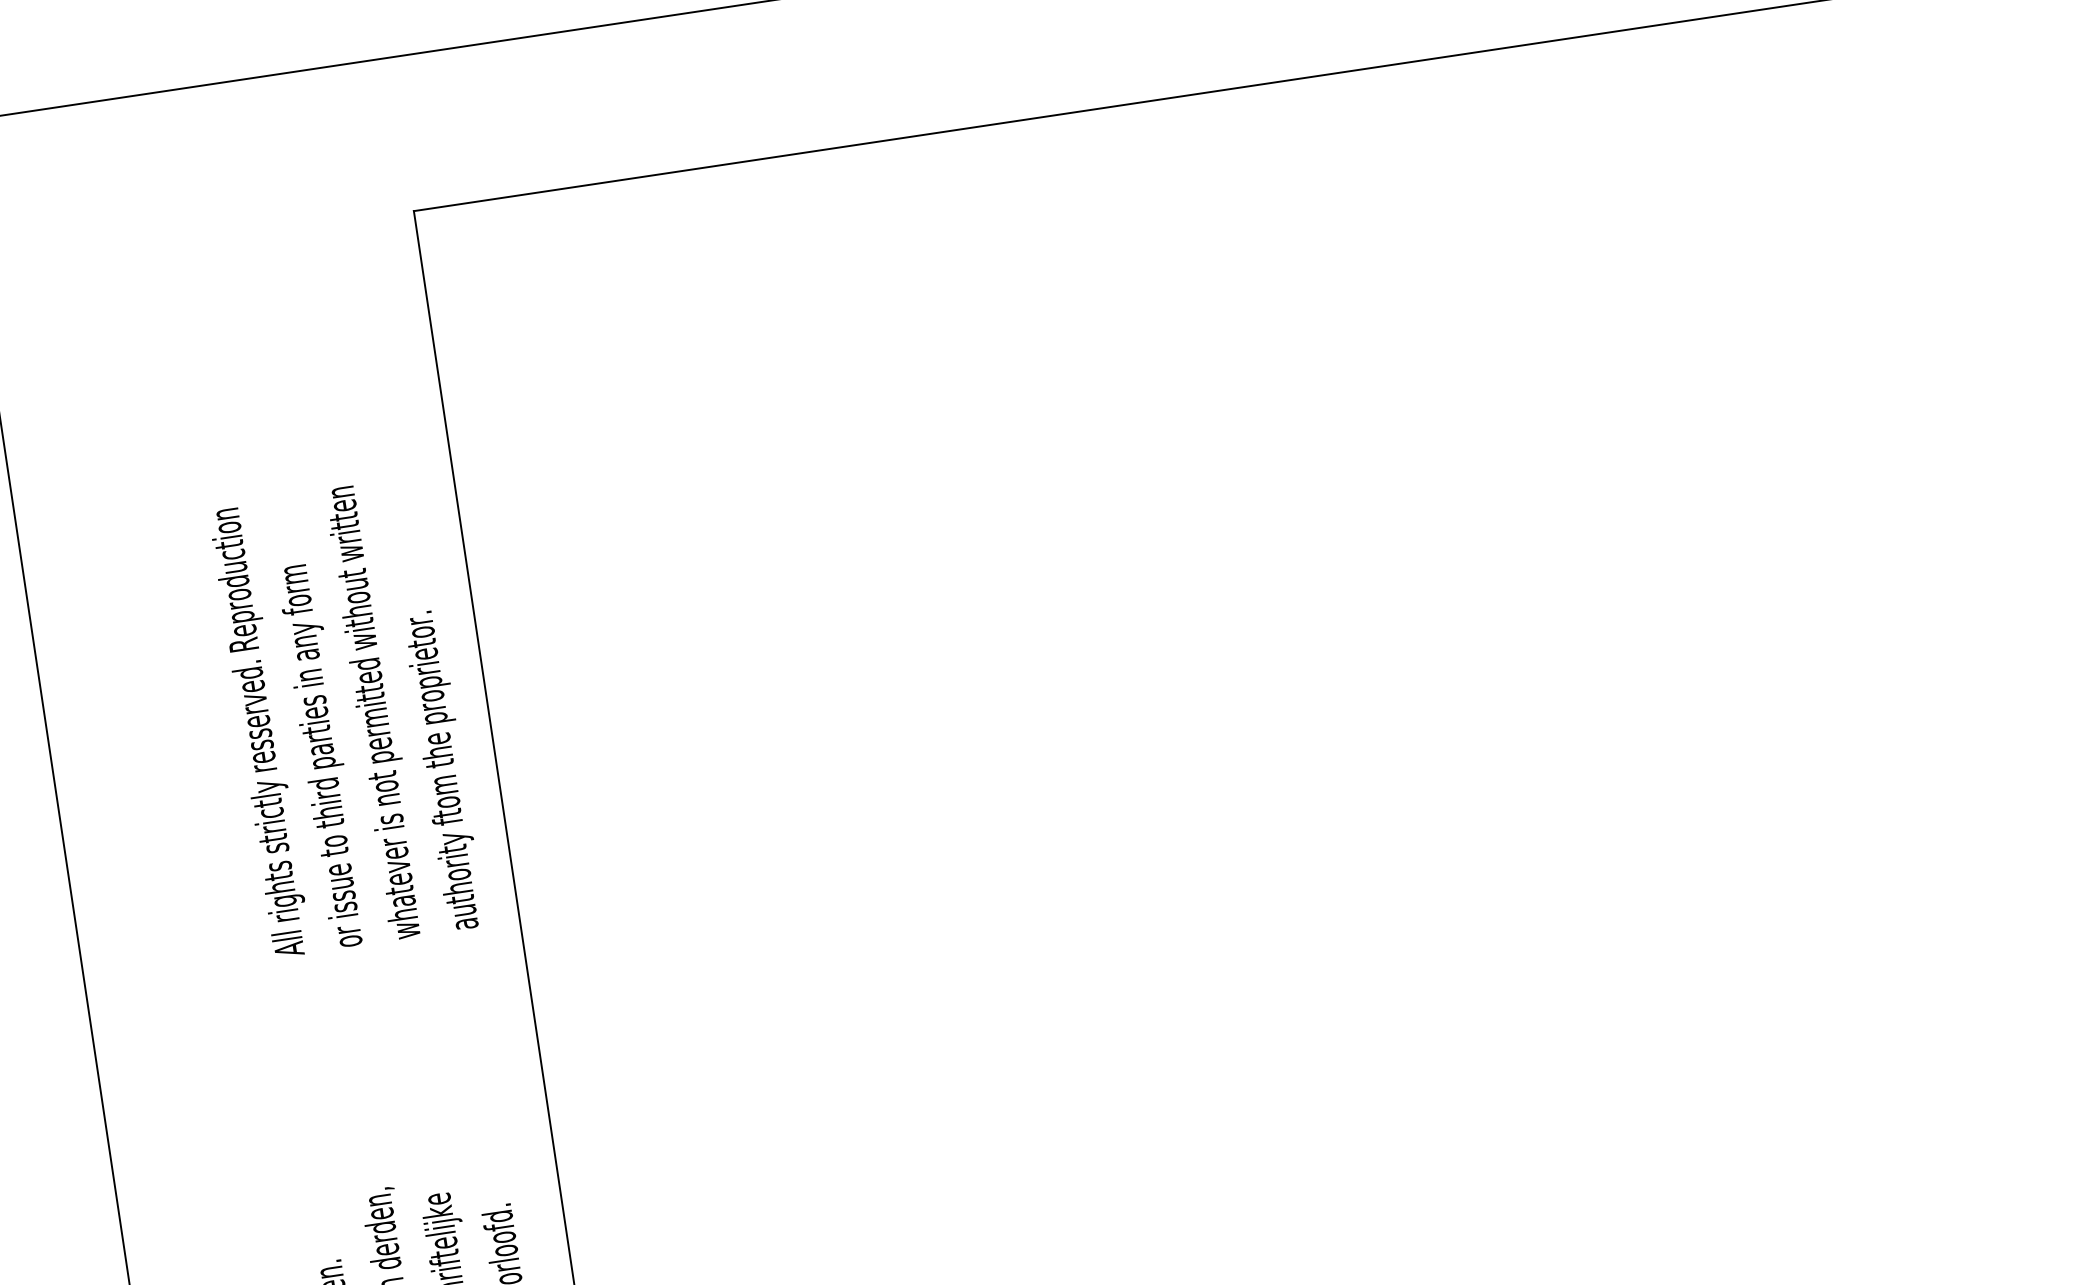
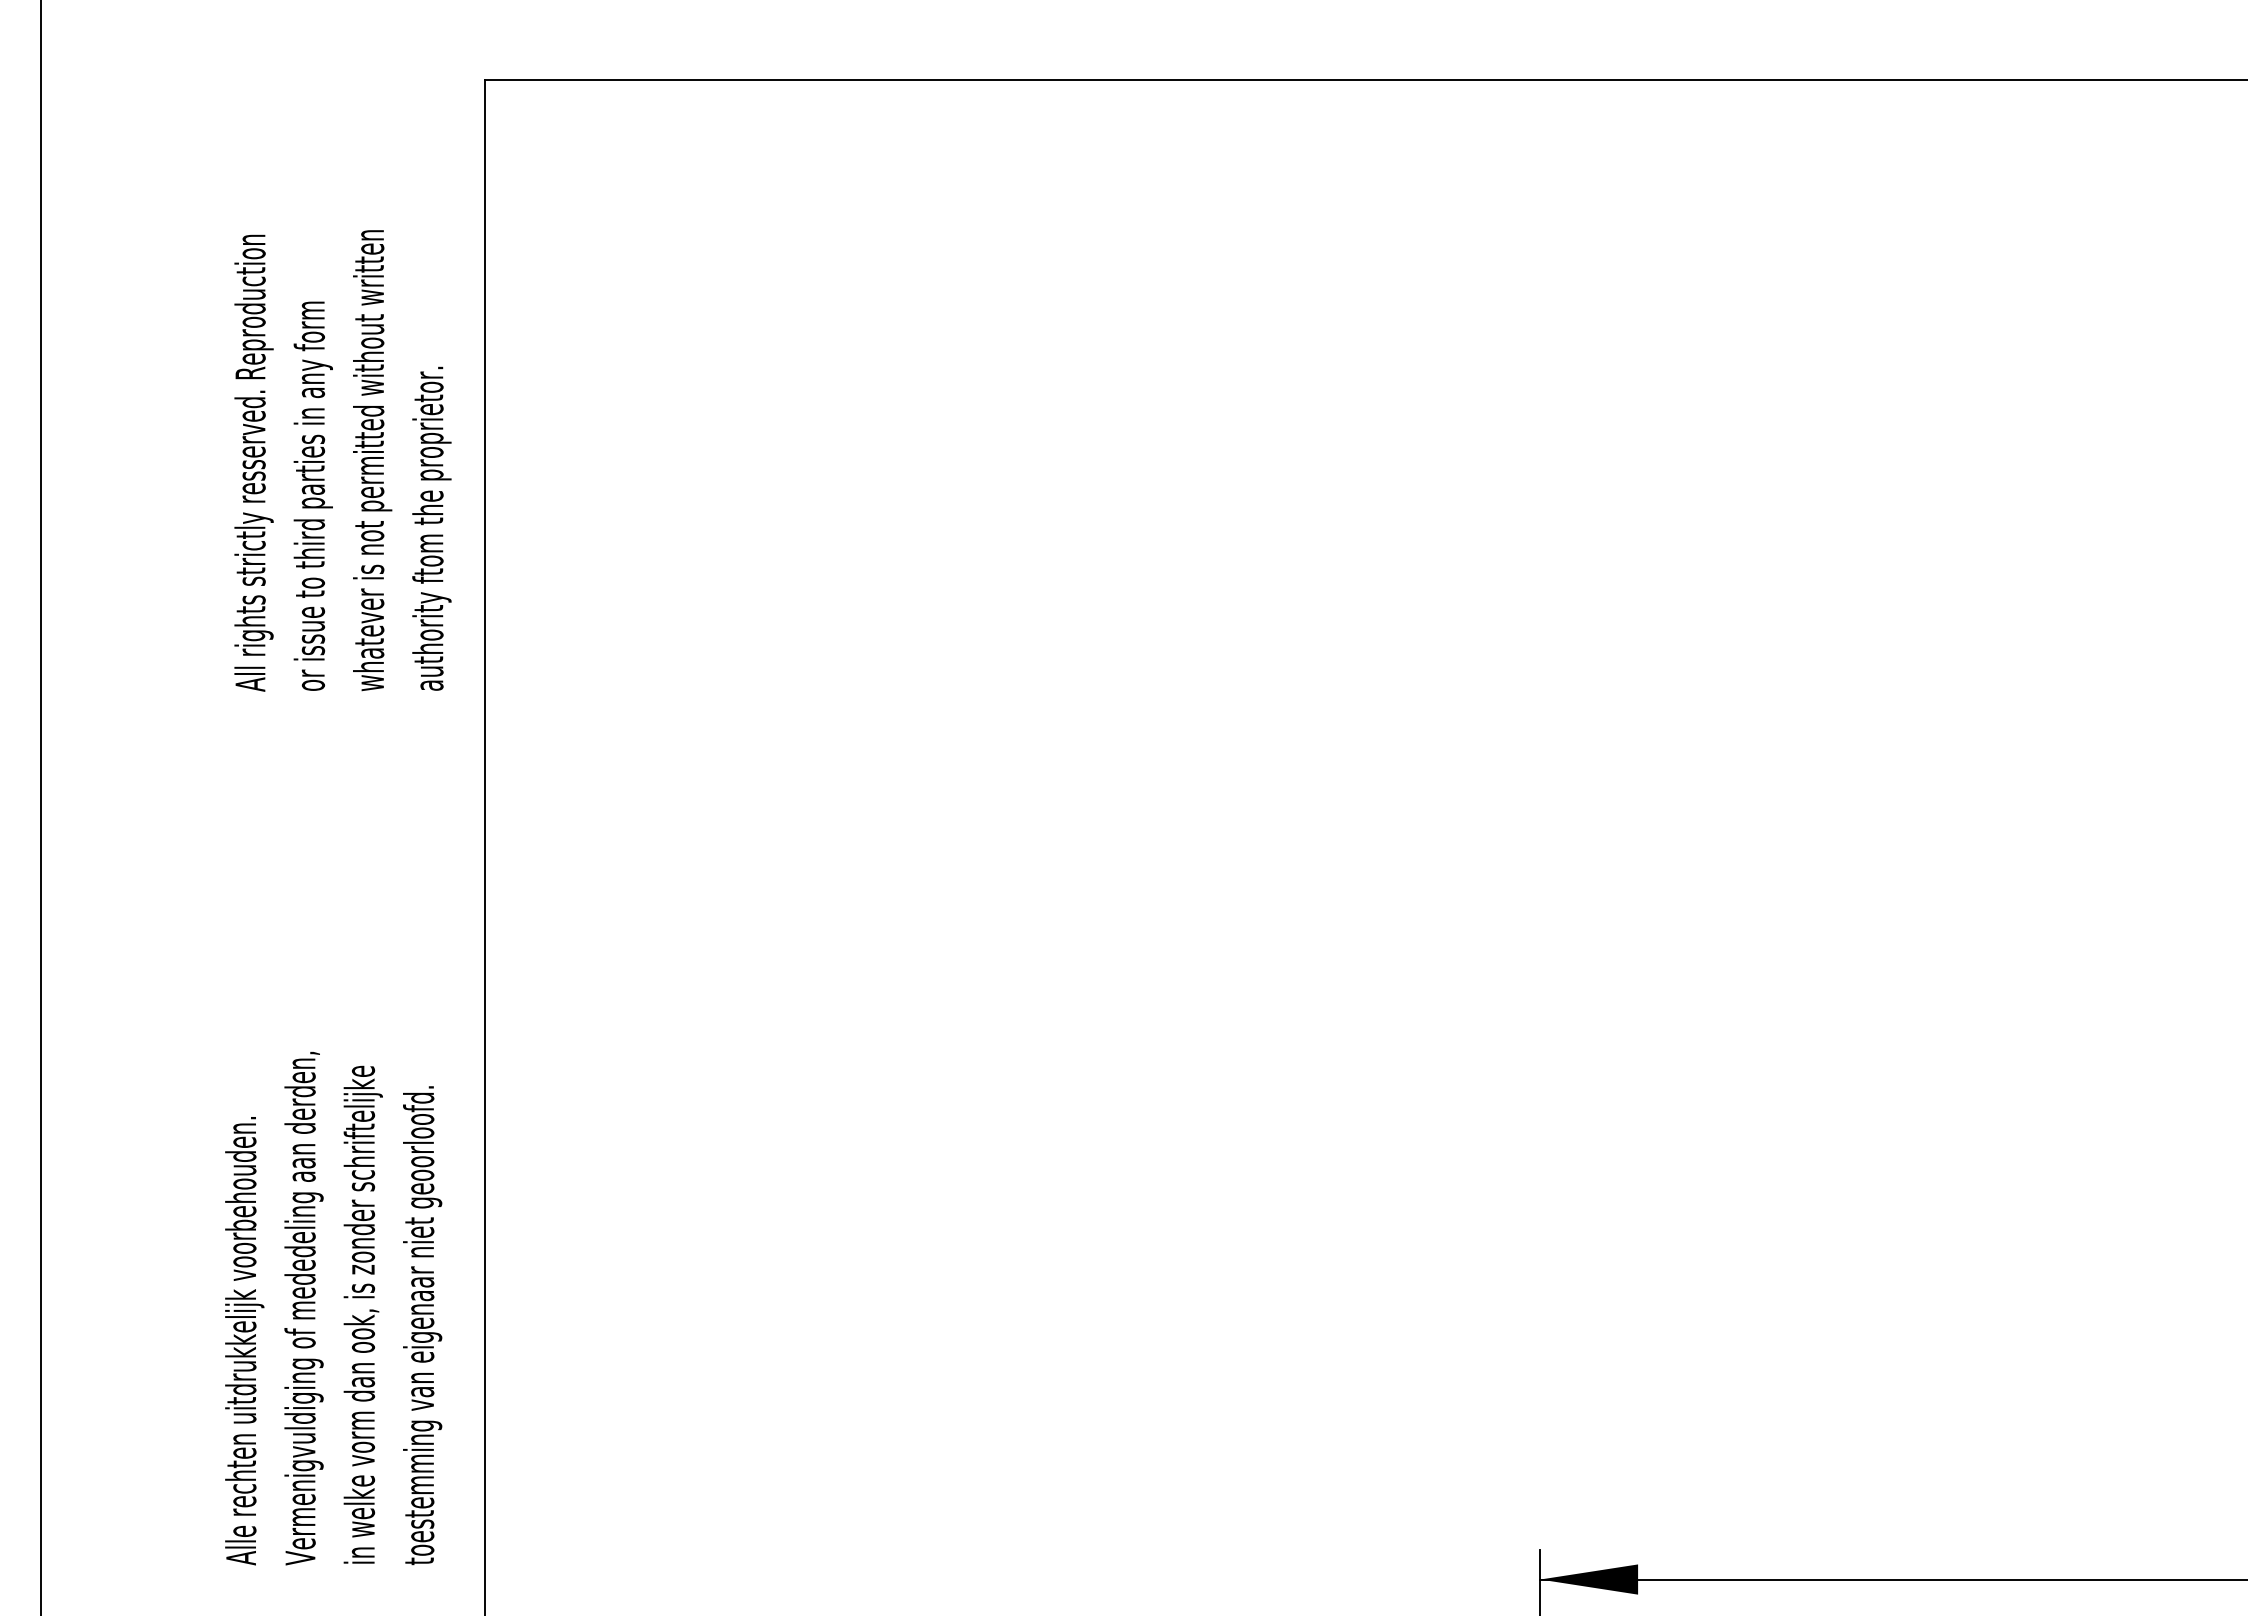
text: (346, 716) -> (342, 460), moved

